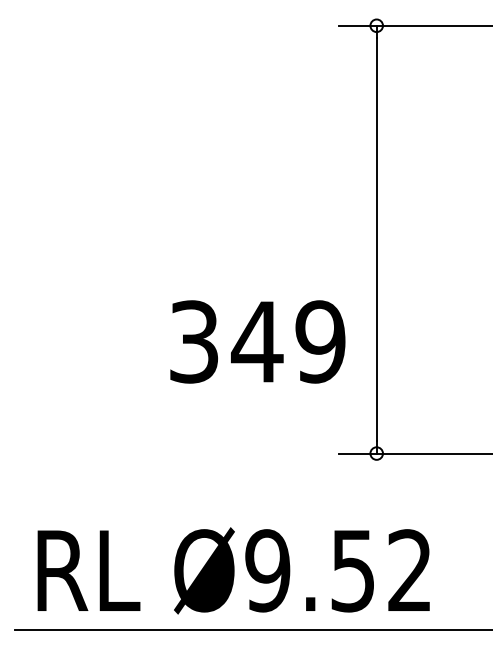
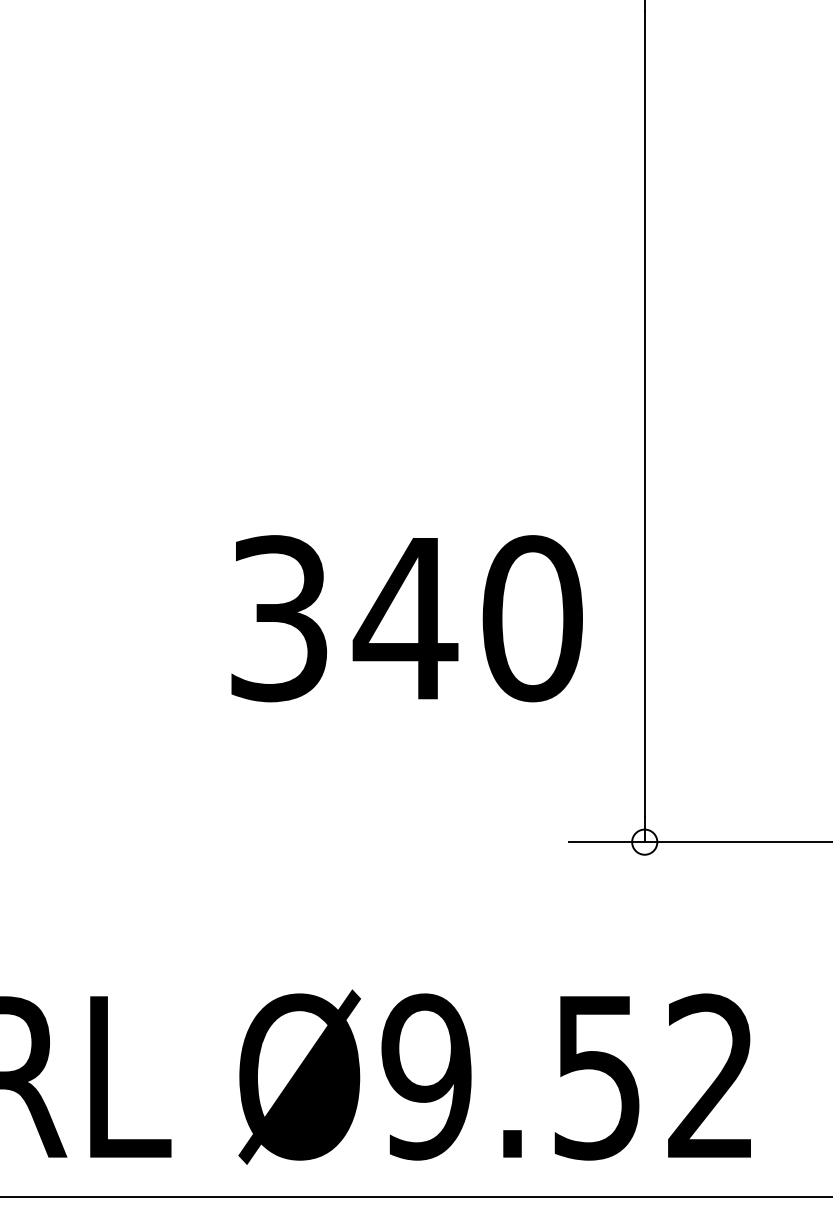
text: (320, 341) -> (532, 617), 349 -> 340

